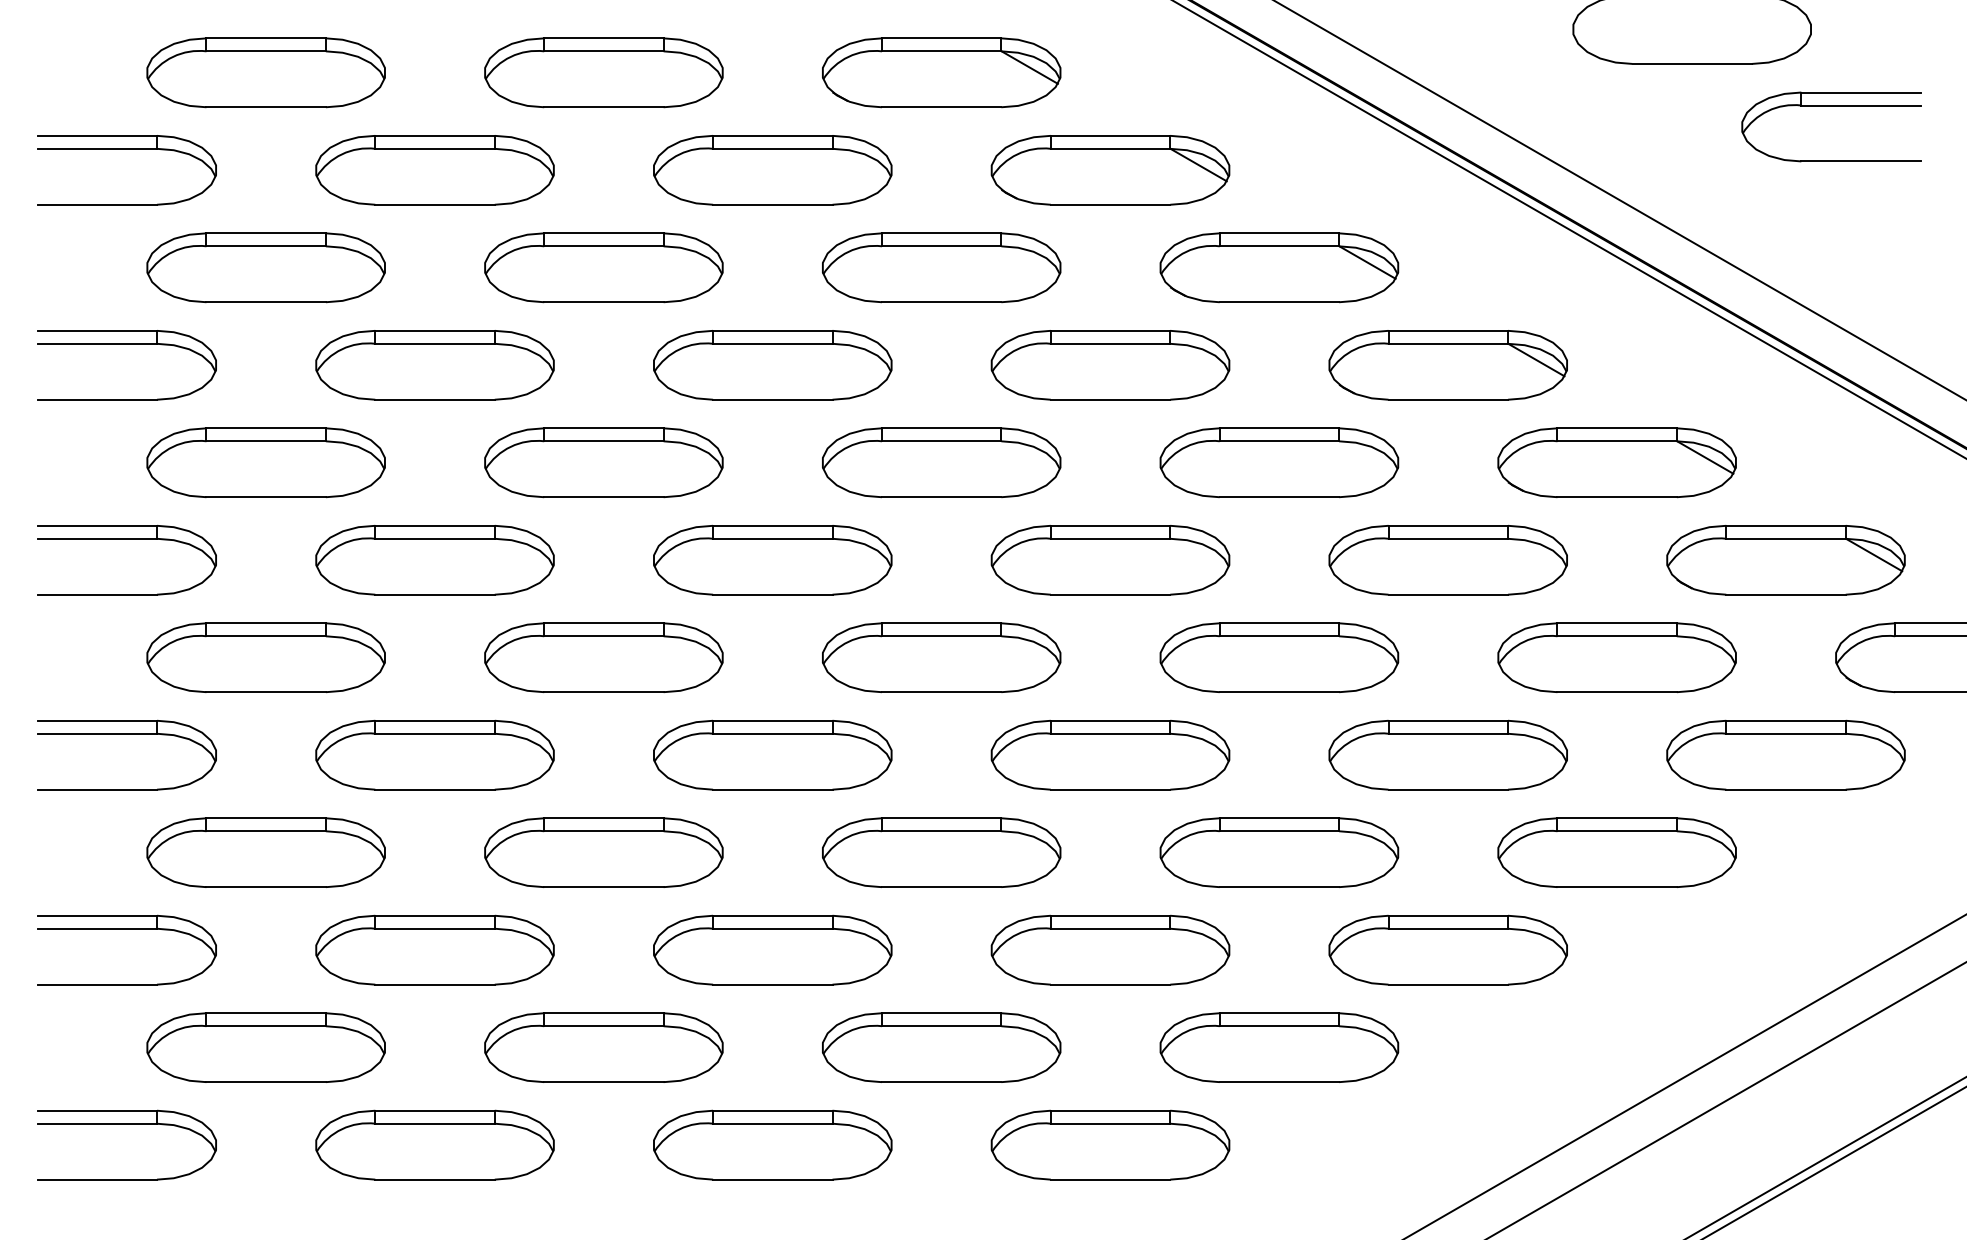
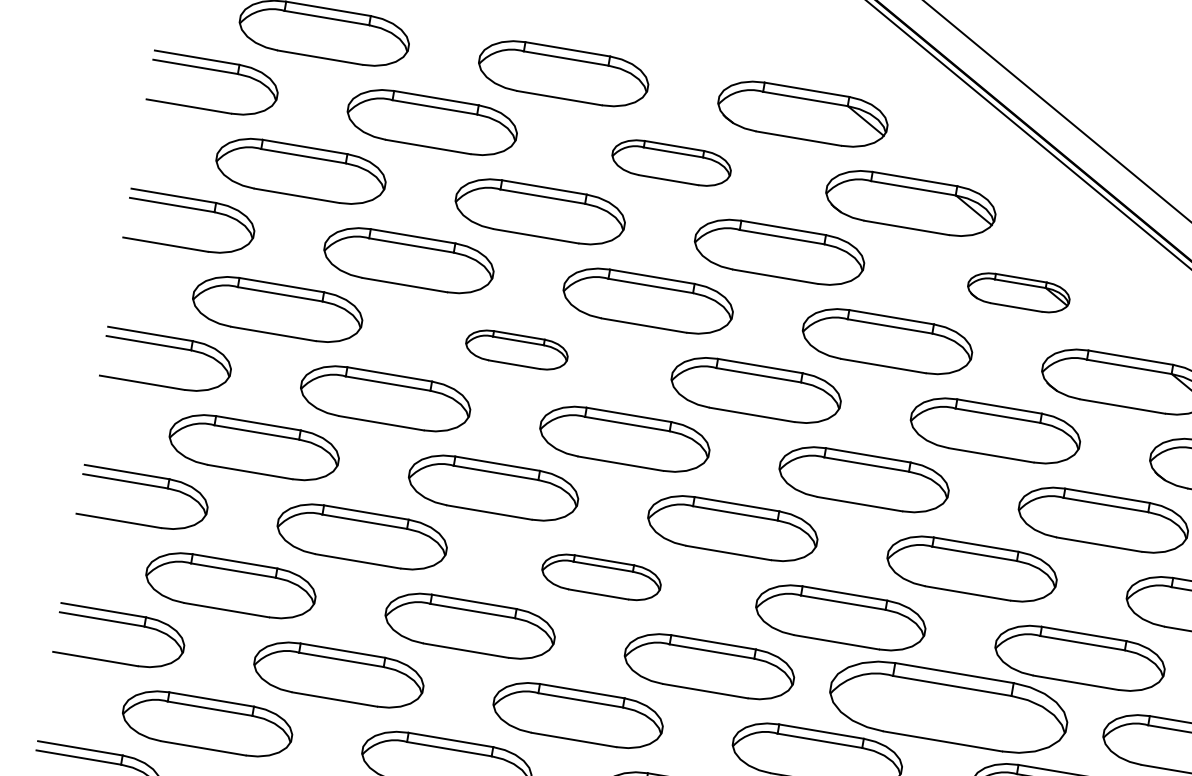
part: (772, 170) -> (671, 163), size x0.7
part: (1279, 267) -> (1018, 292), size x0.6
part: (603, 462) -> (516, 349), size x0.6
part: (772, 754) -> (601, 576), size x0.7
part: (1279, 852) -> (948, 707), size x1.4

